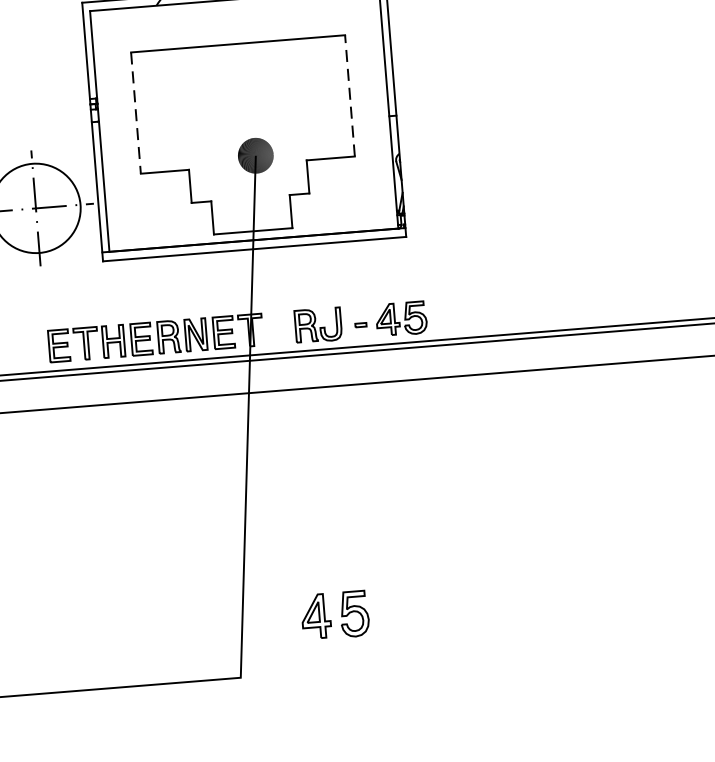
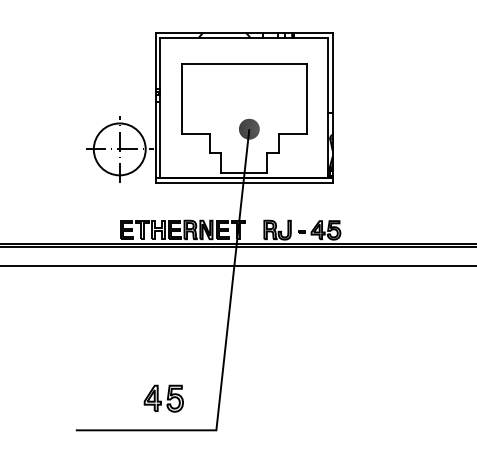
line: (349, 95) -> (306, 98), dashed -> solid
line: (136, 113) -> (182, 99), dashed -> solid
part: (334, 615) -> (163, 398), moved

